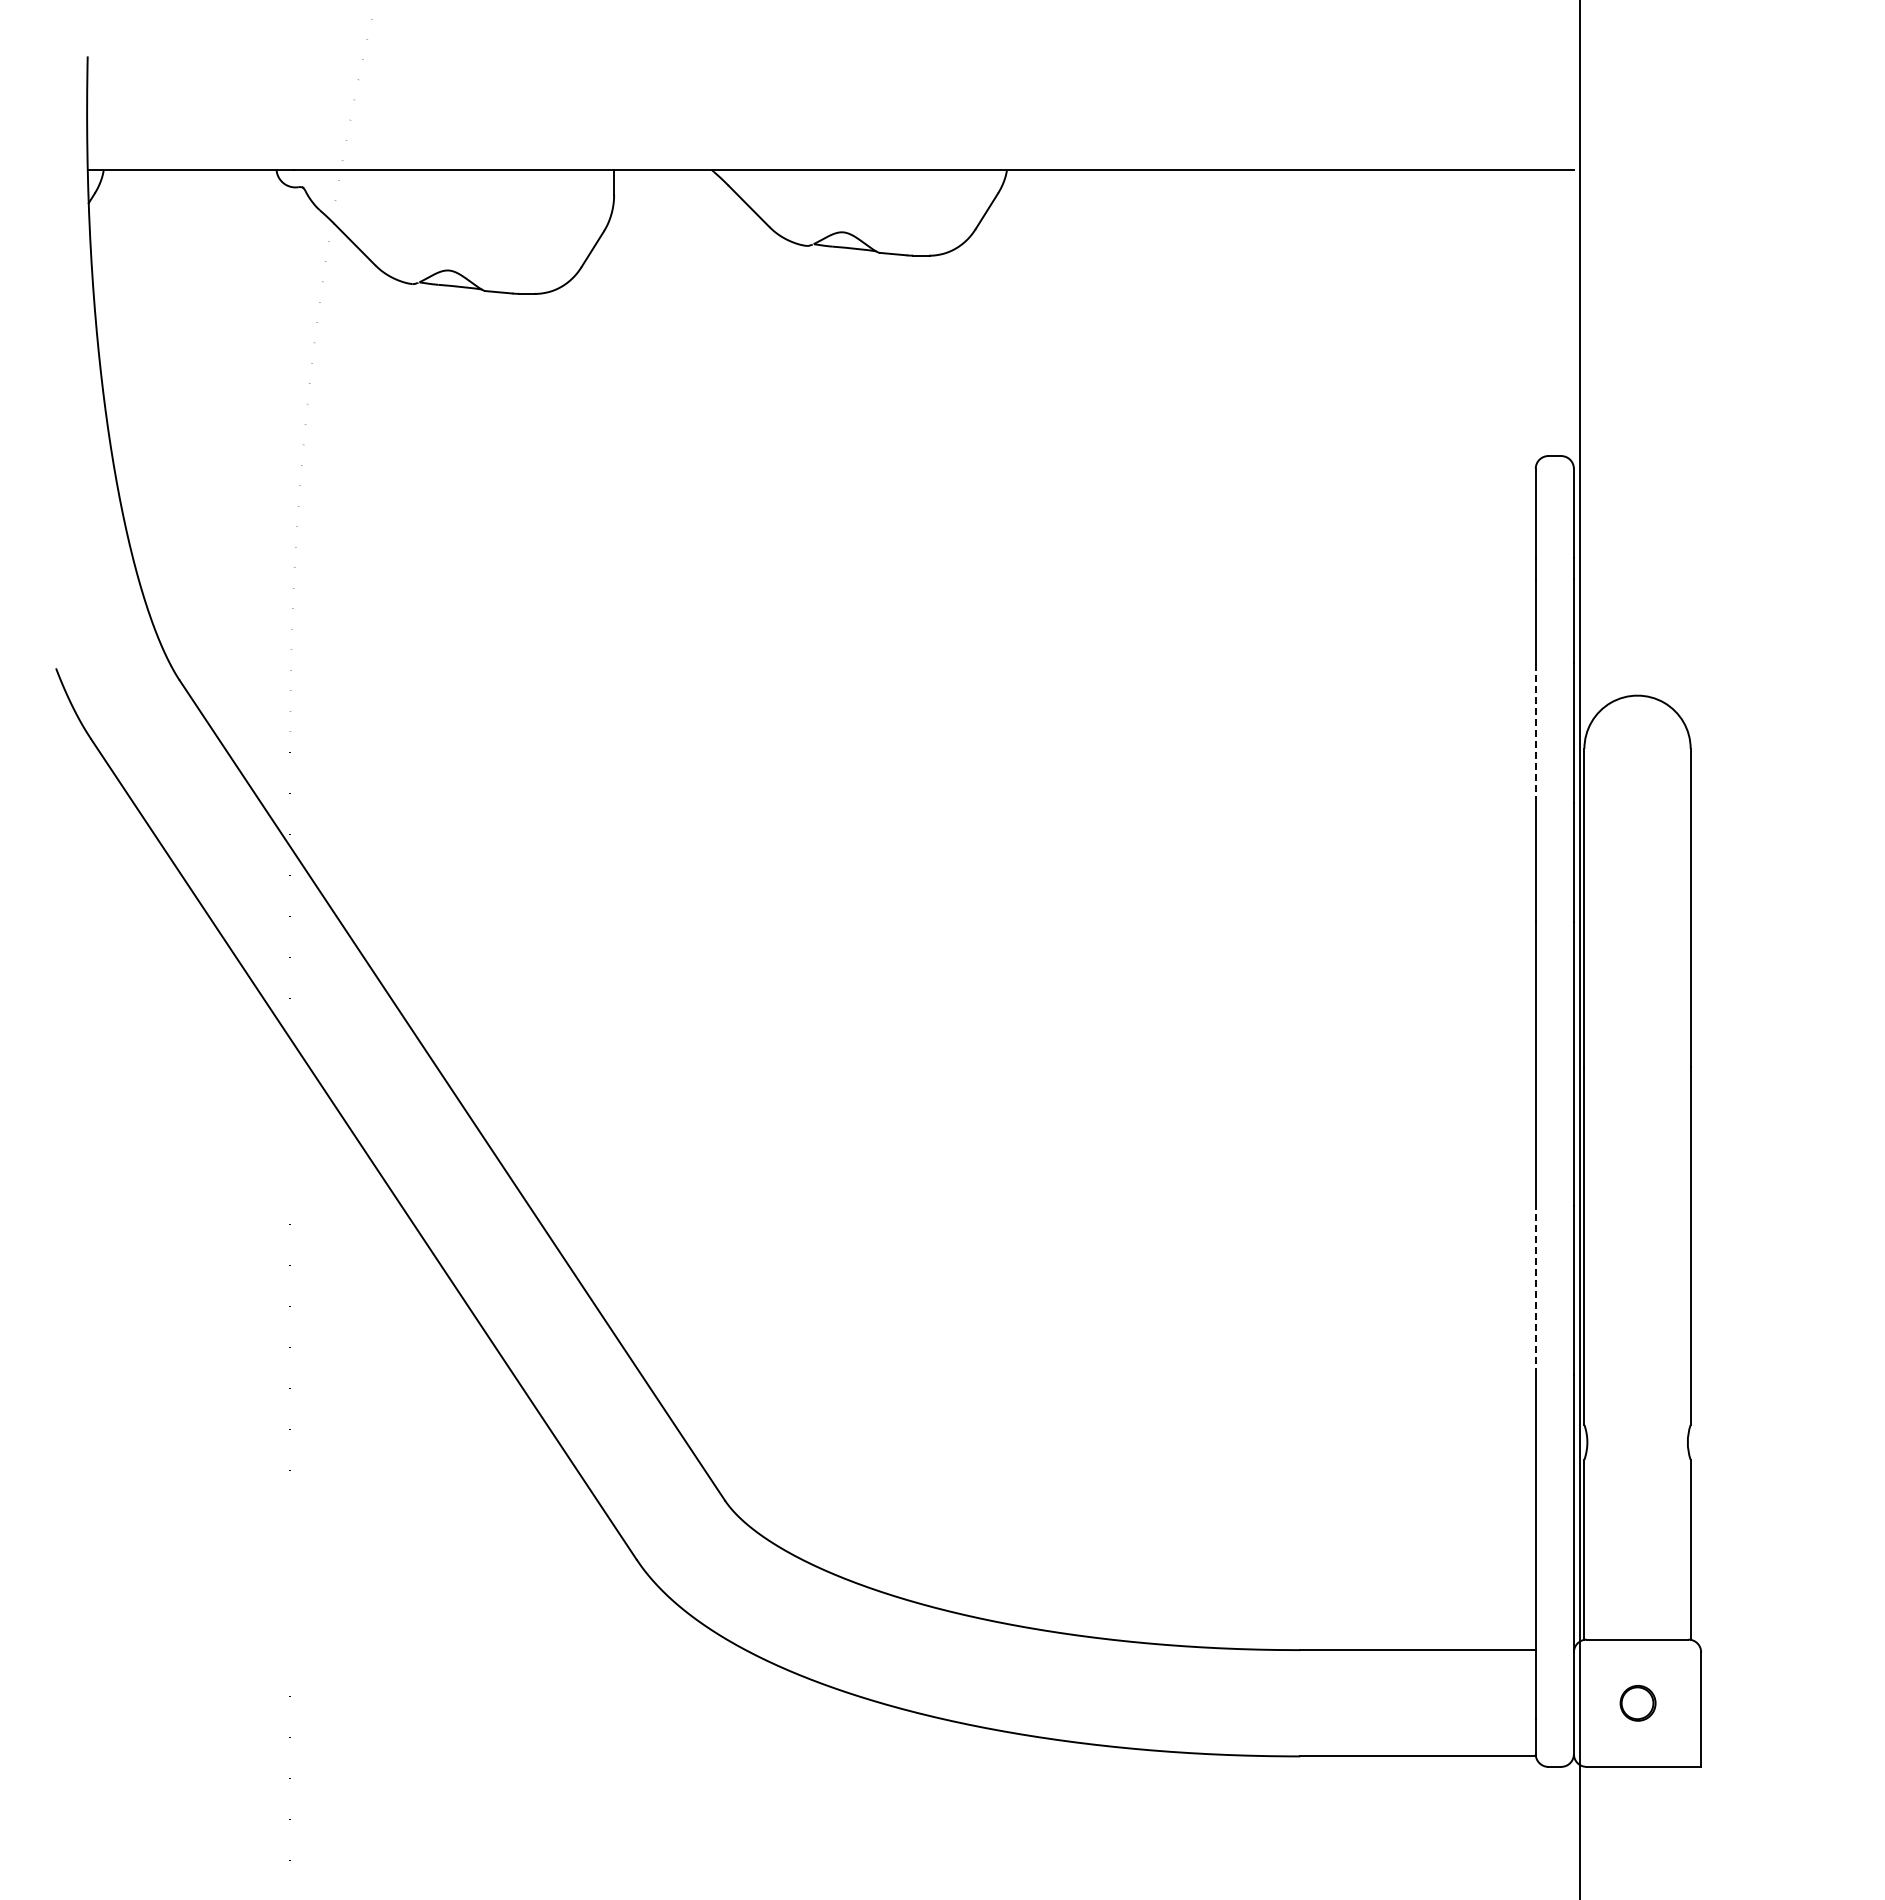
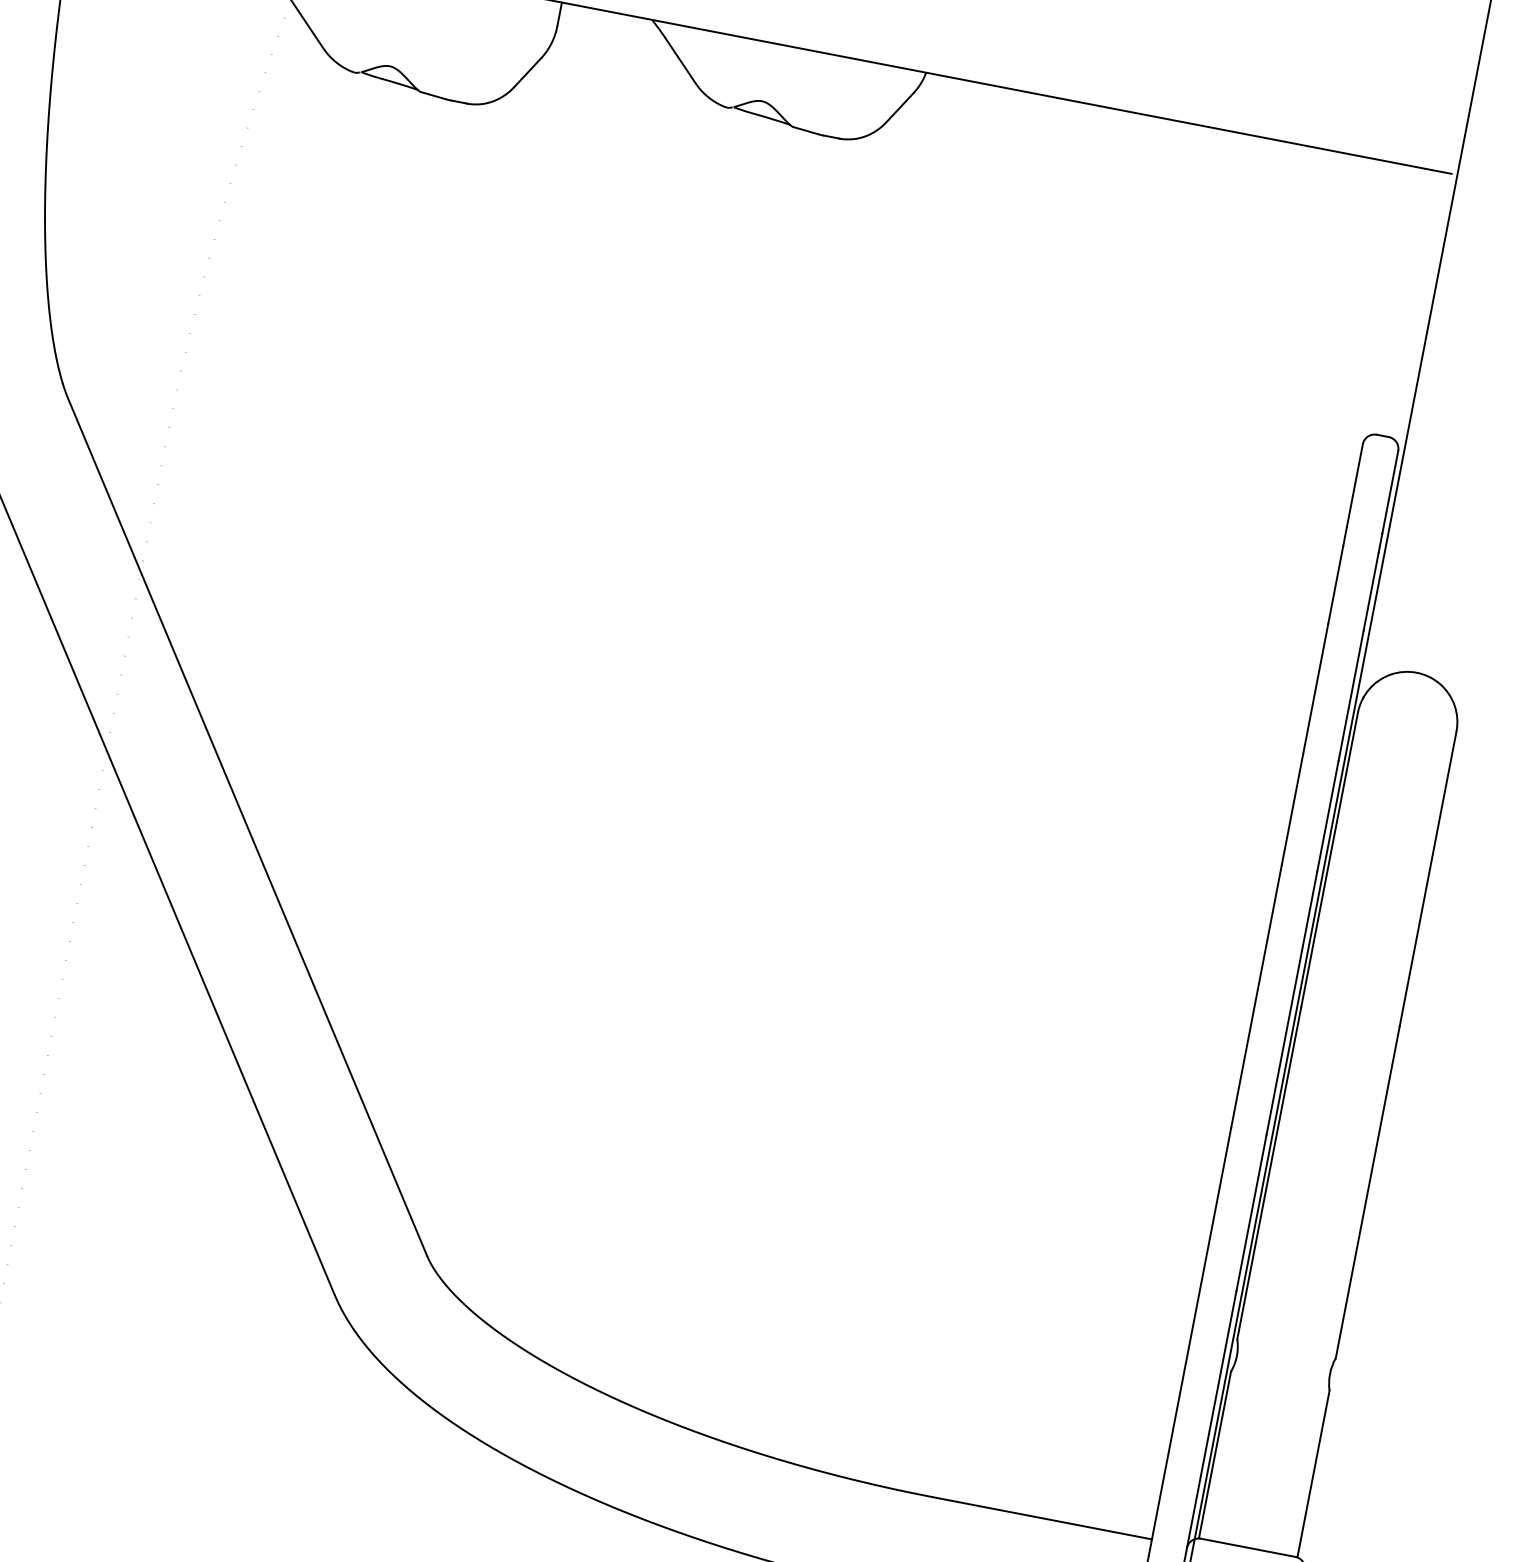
line: (1535, 732) -> (1315, 688), dashed -> solid
line: (1535, 1290) -> (1215, 1205), dashed -> solid

